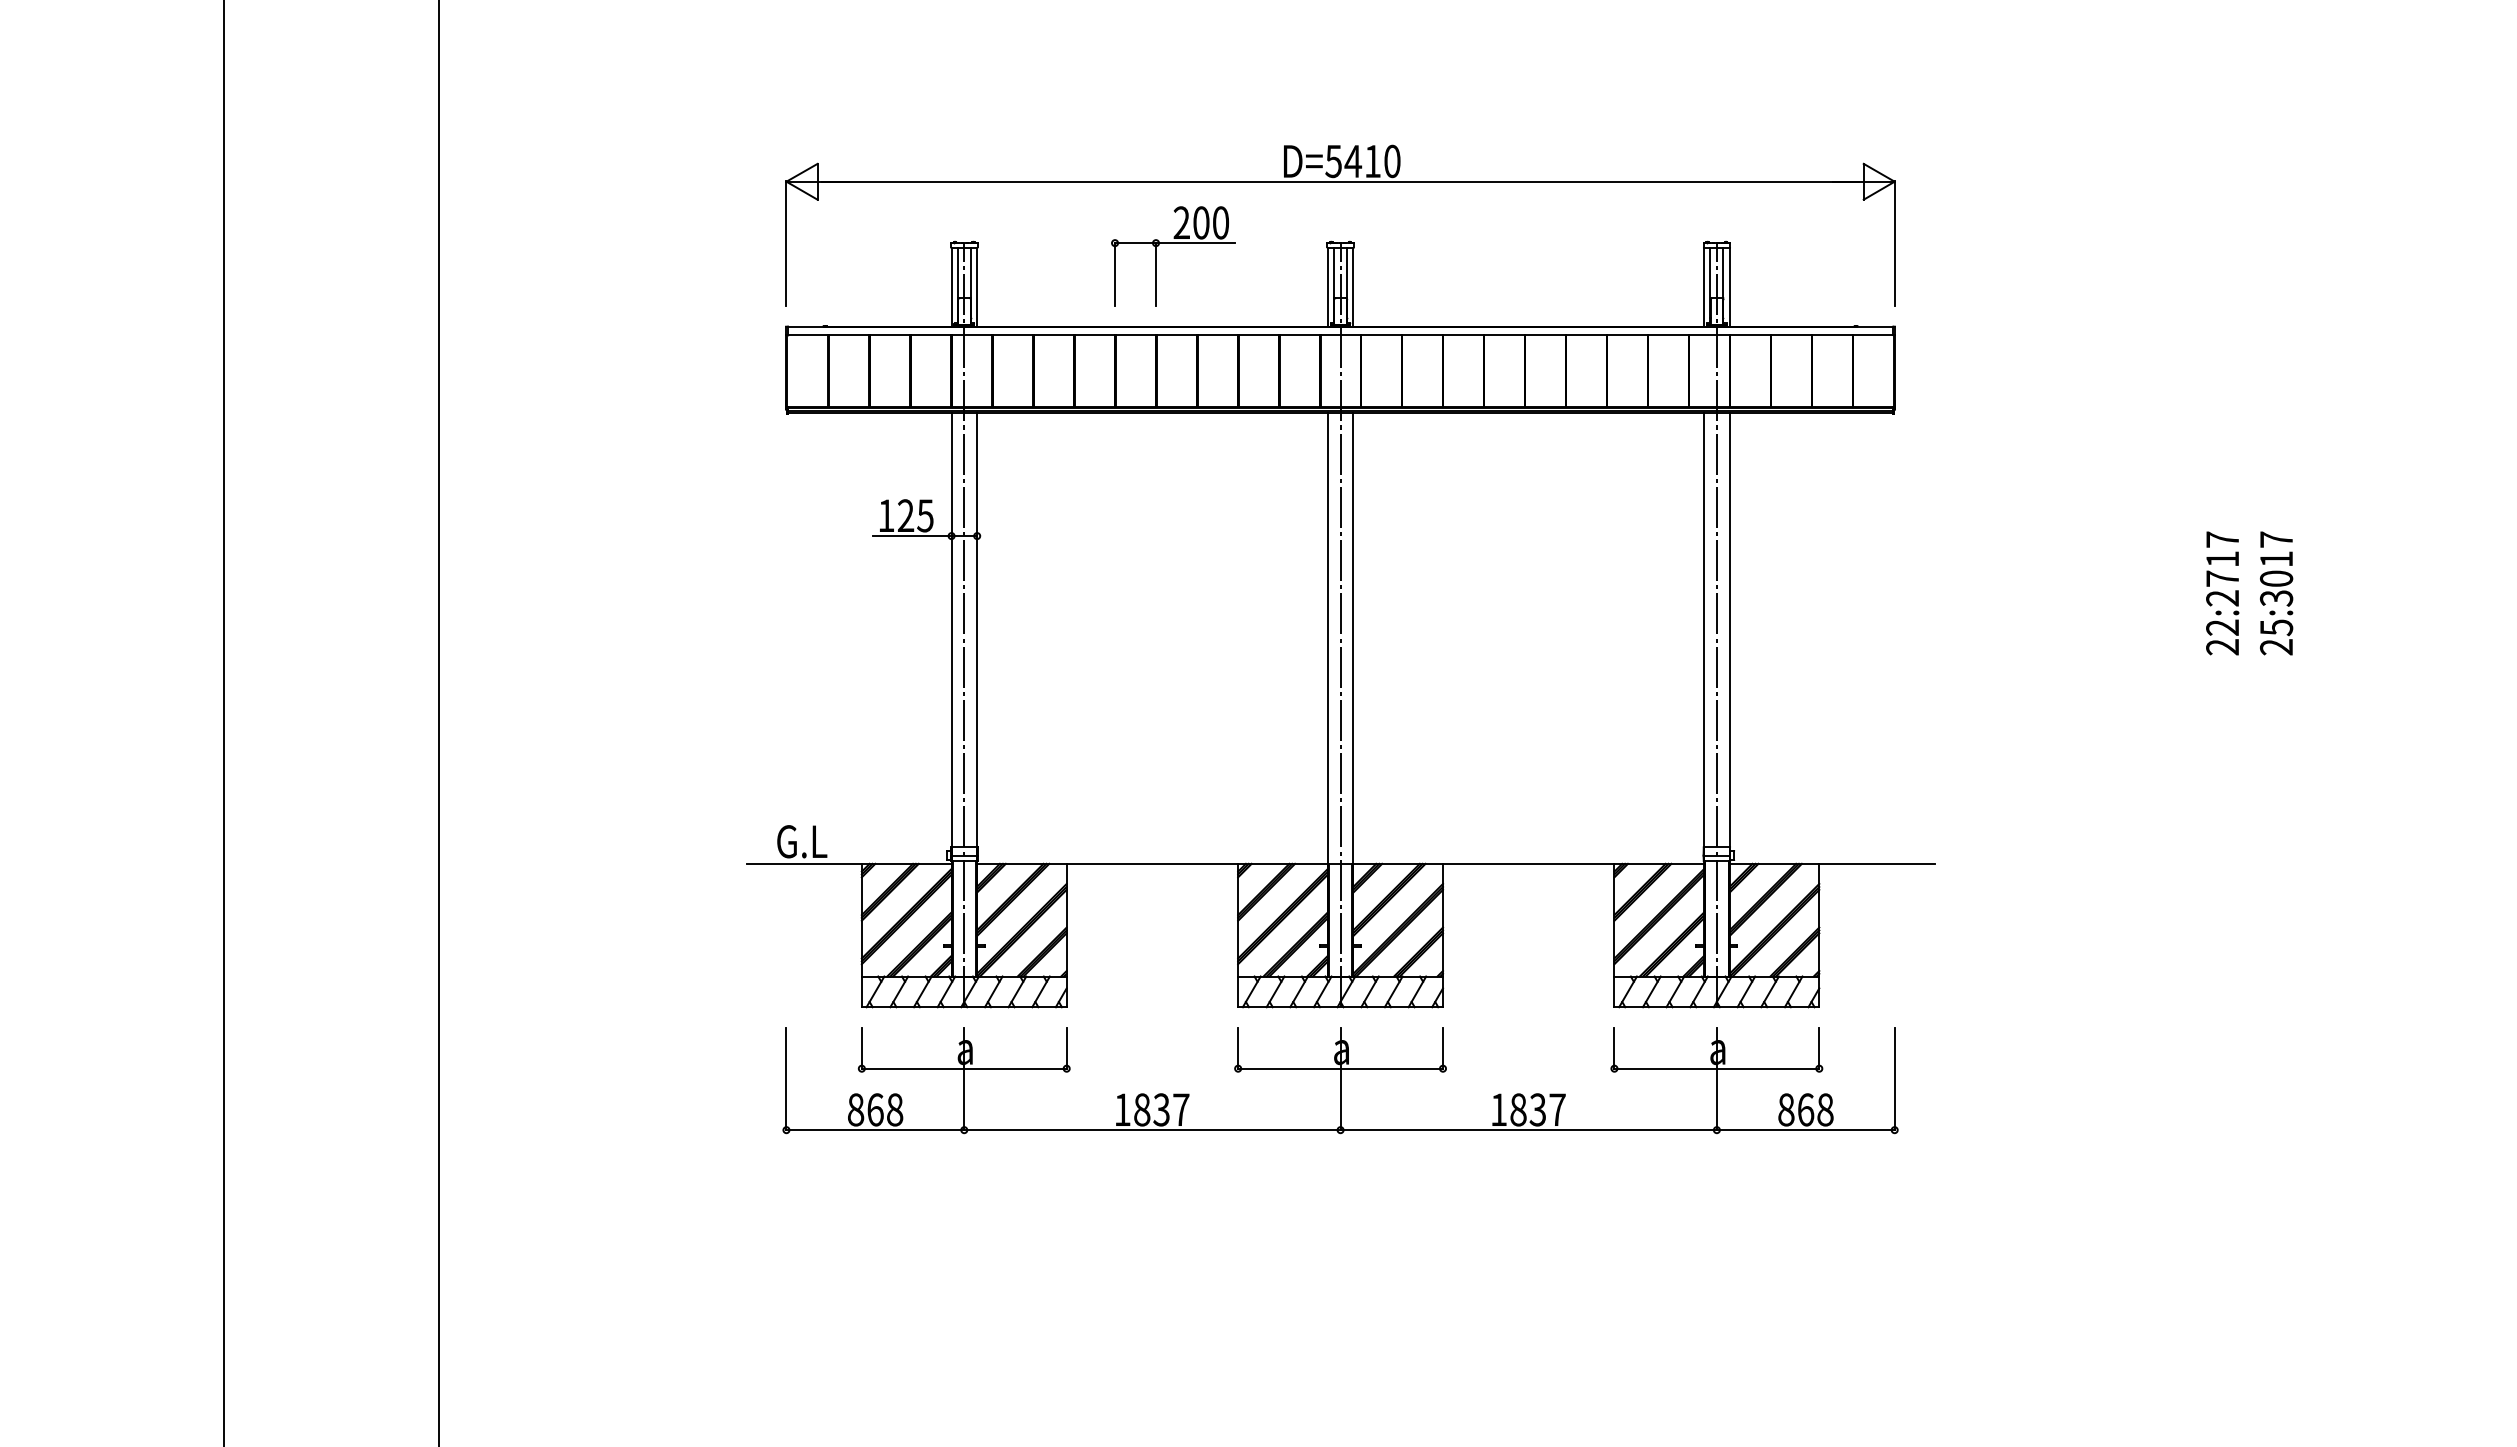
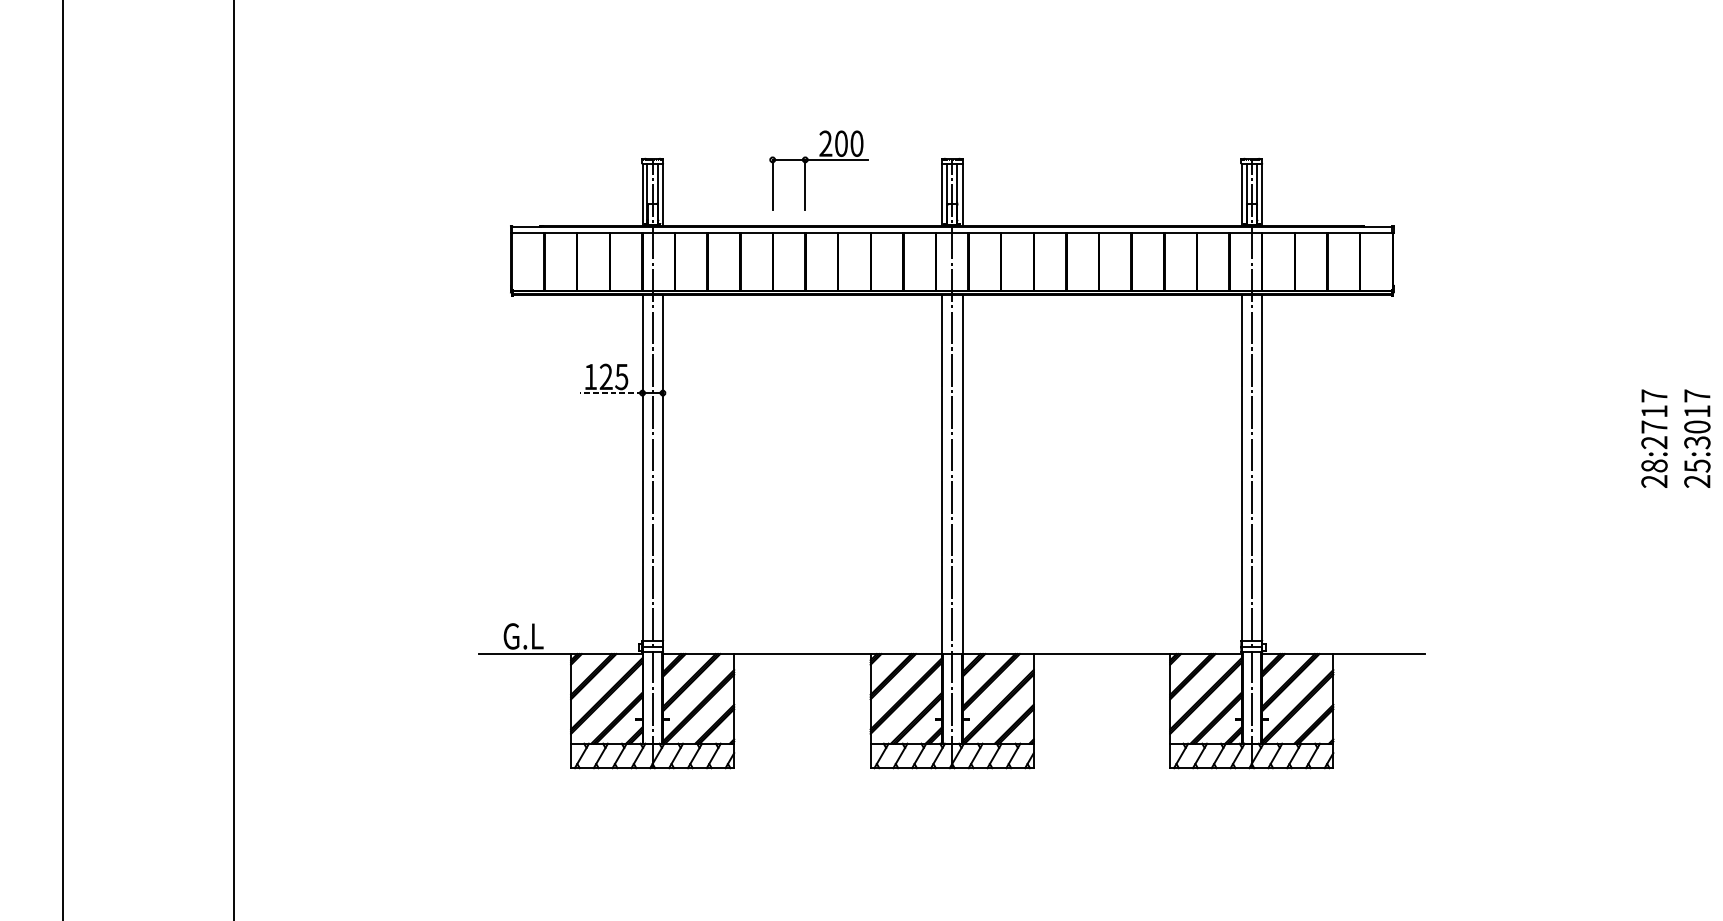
part: (1340, 182) -> (952, 111), removed
line: (911, 536) -> (610, 393), solid -> dashed
text: (2222, 627) -> (1654, 465), 22:2717 -> 28:2717
part: (1340, 1080) -> (952, 826), removed

